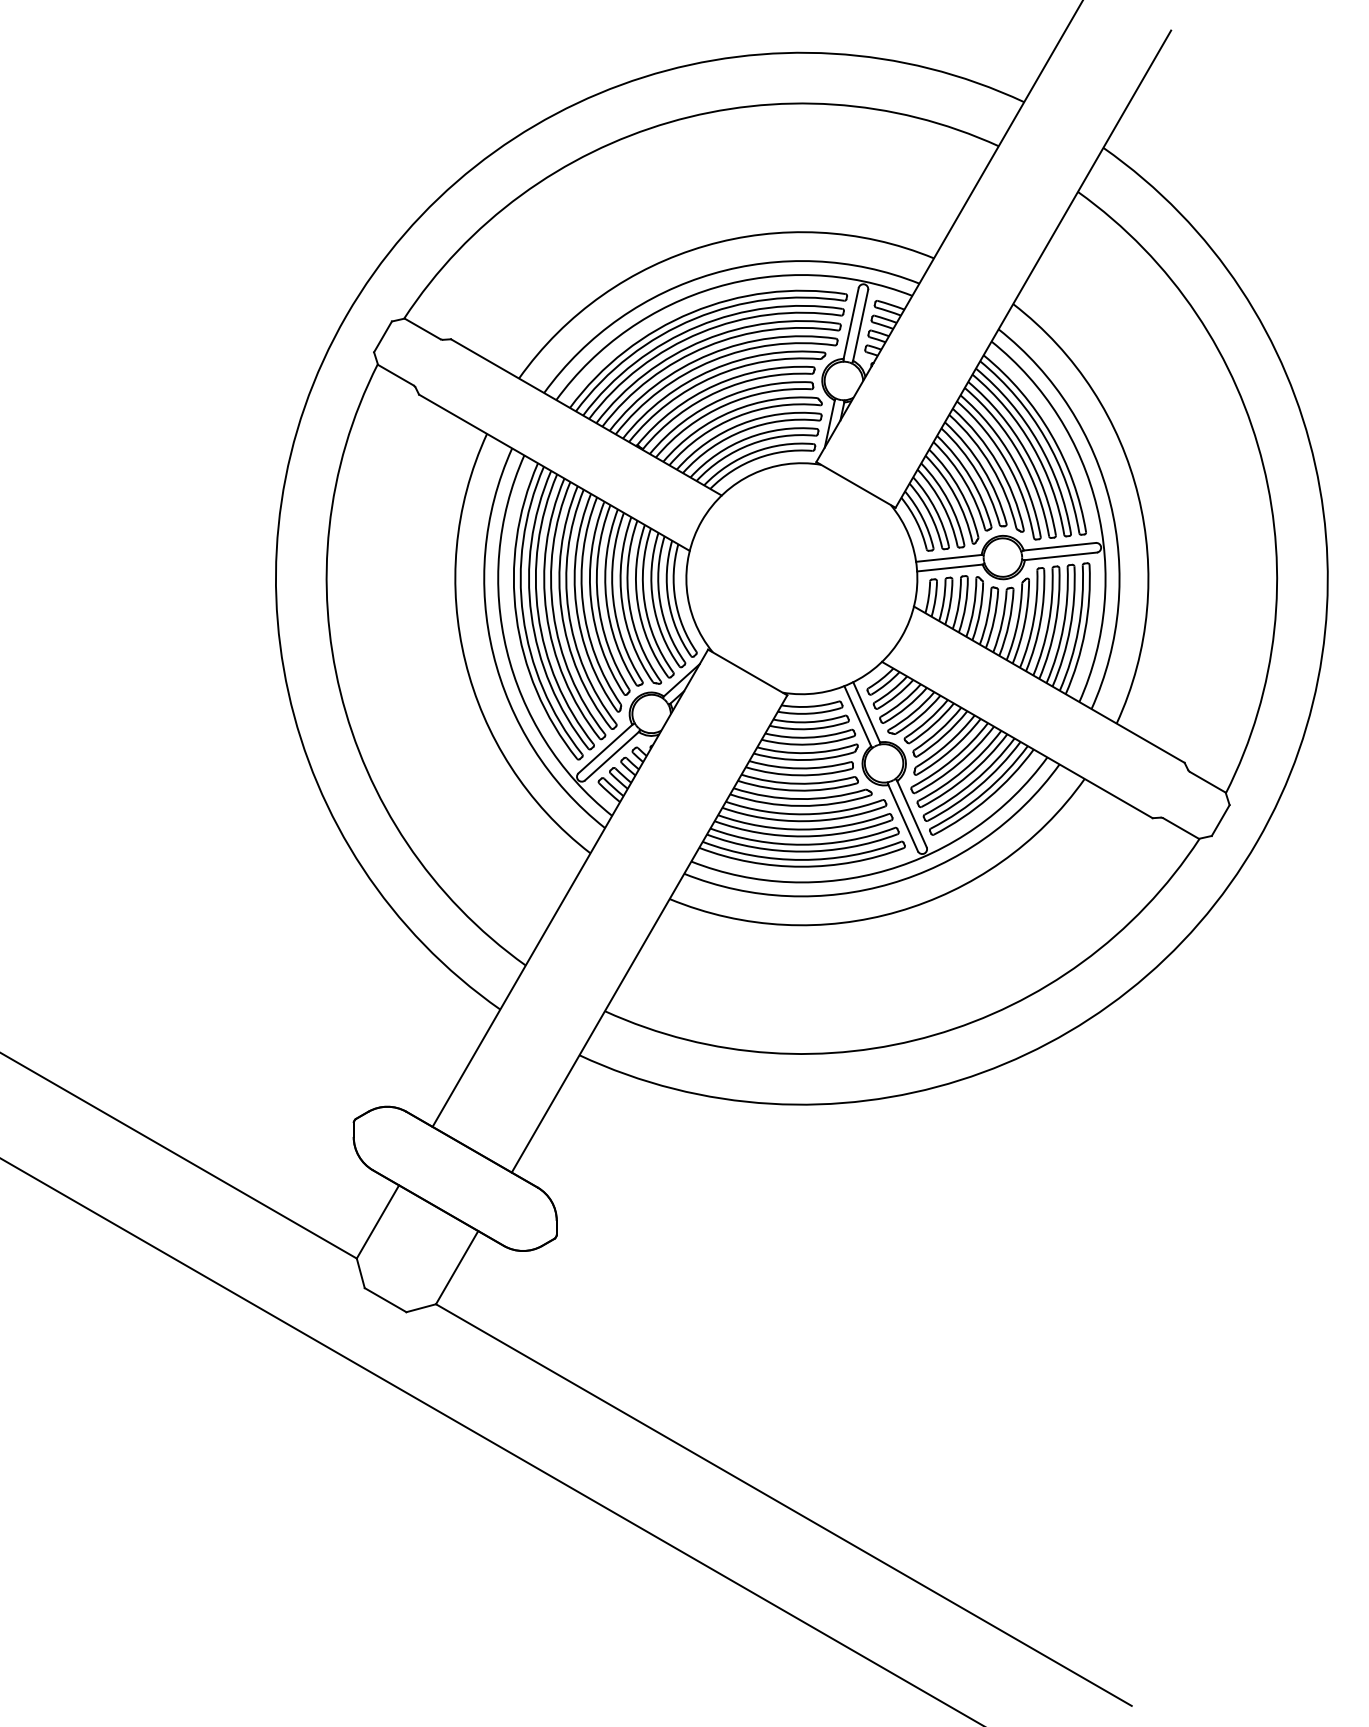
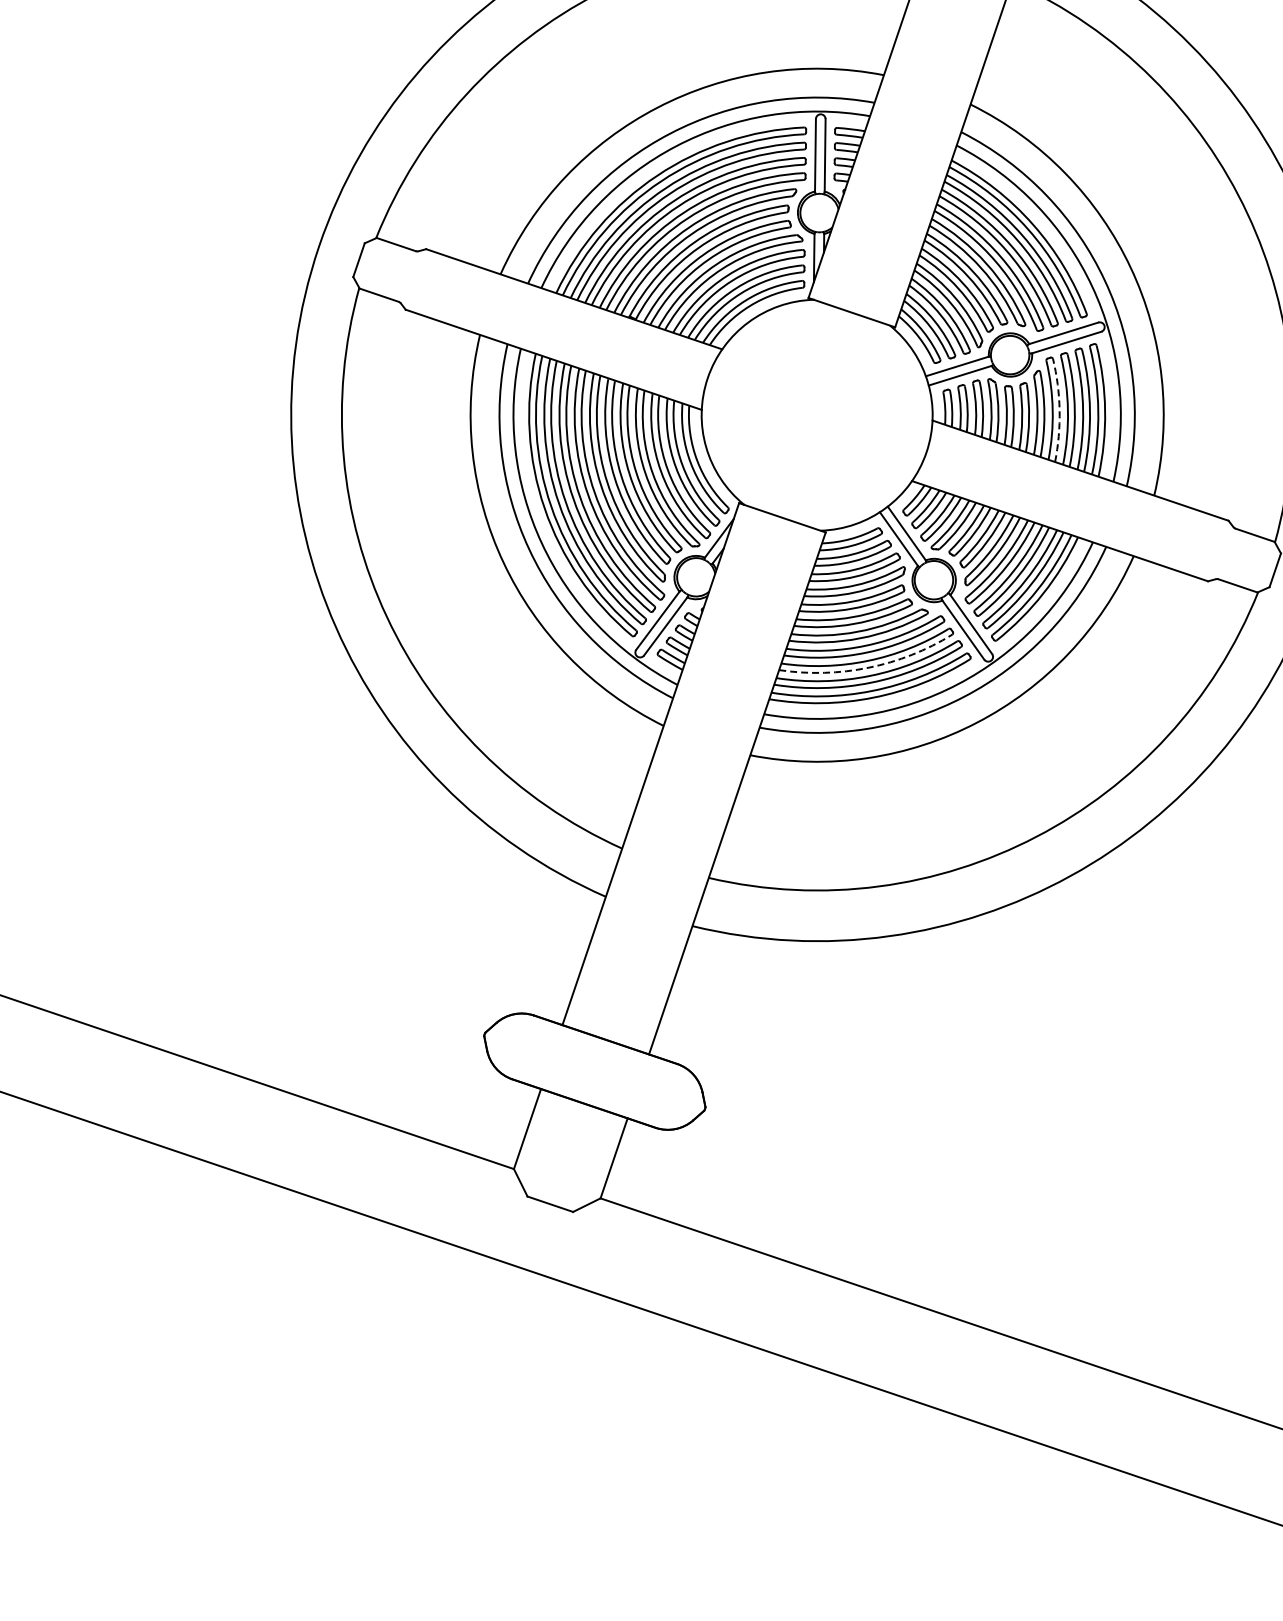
arc: (1040, 621) -> (1059, 410), solid -> dashed
arc: (803, 836) -> (869, 667), solid -> dashed

